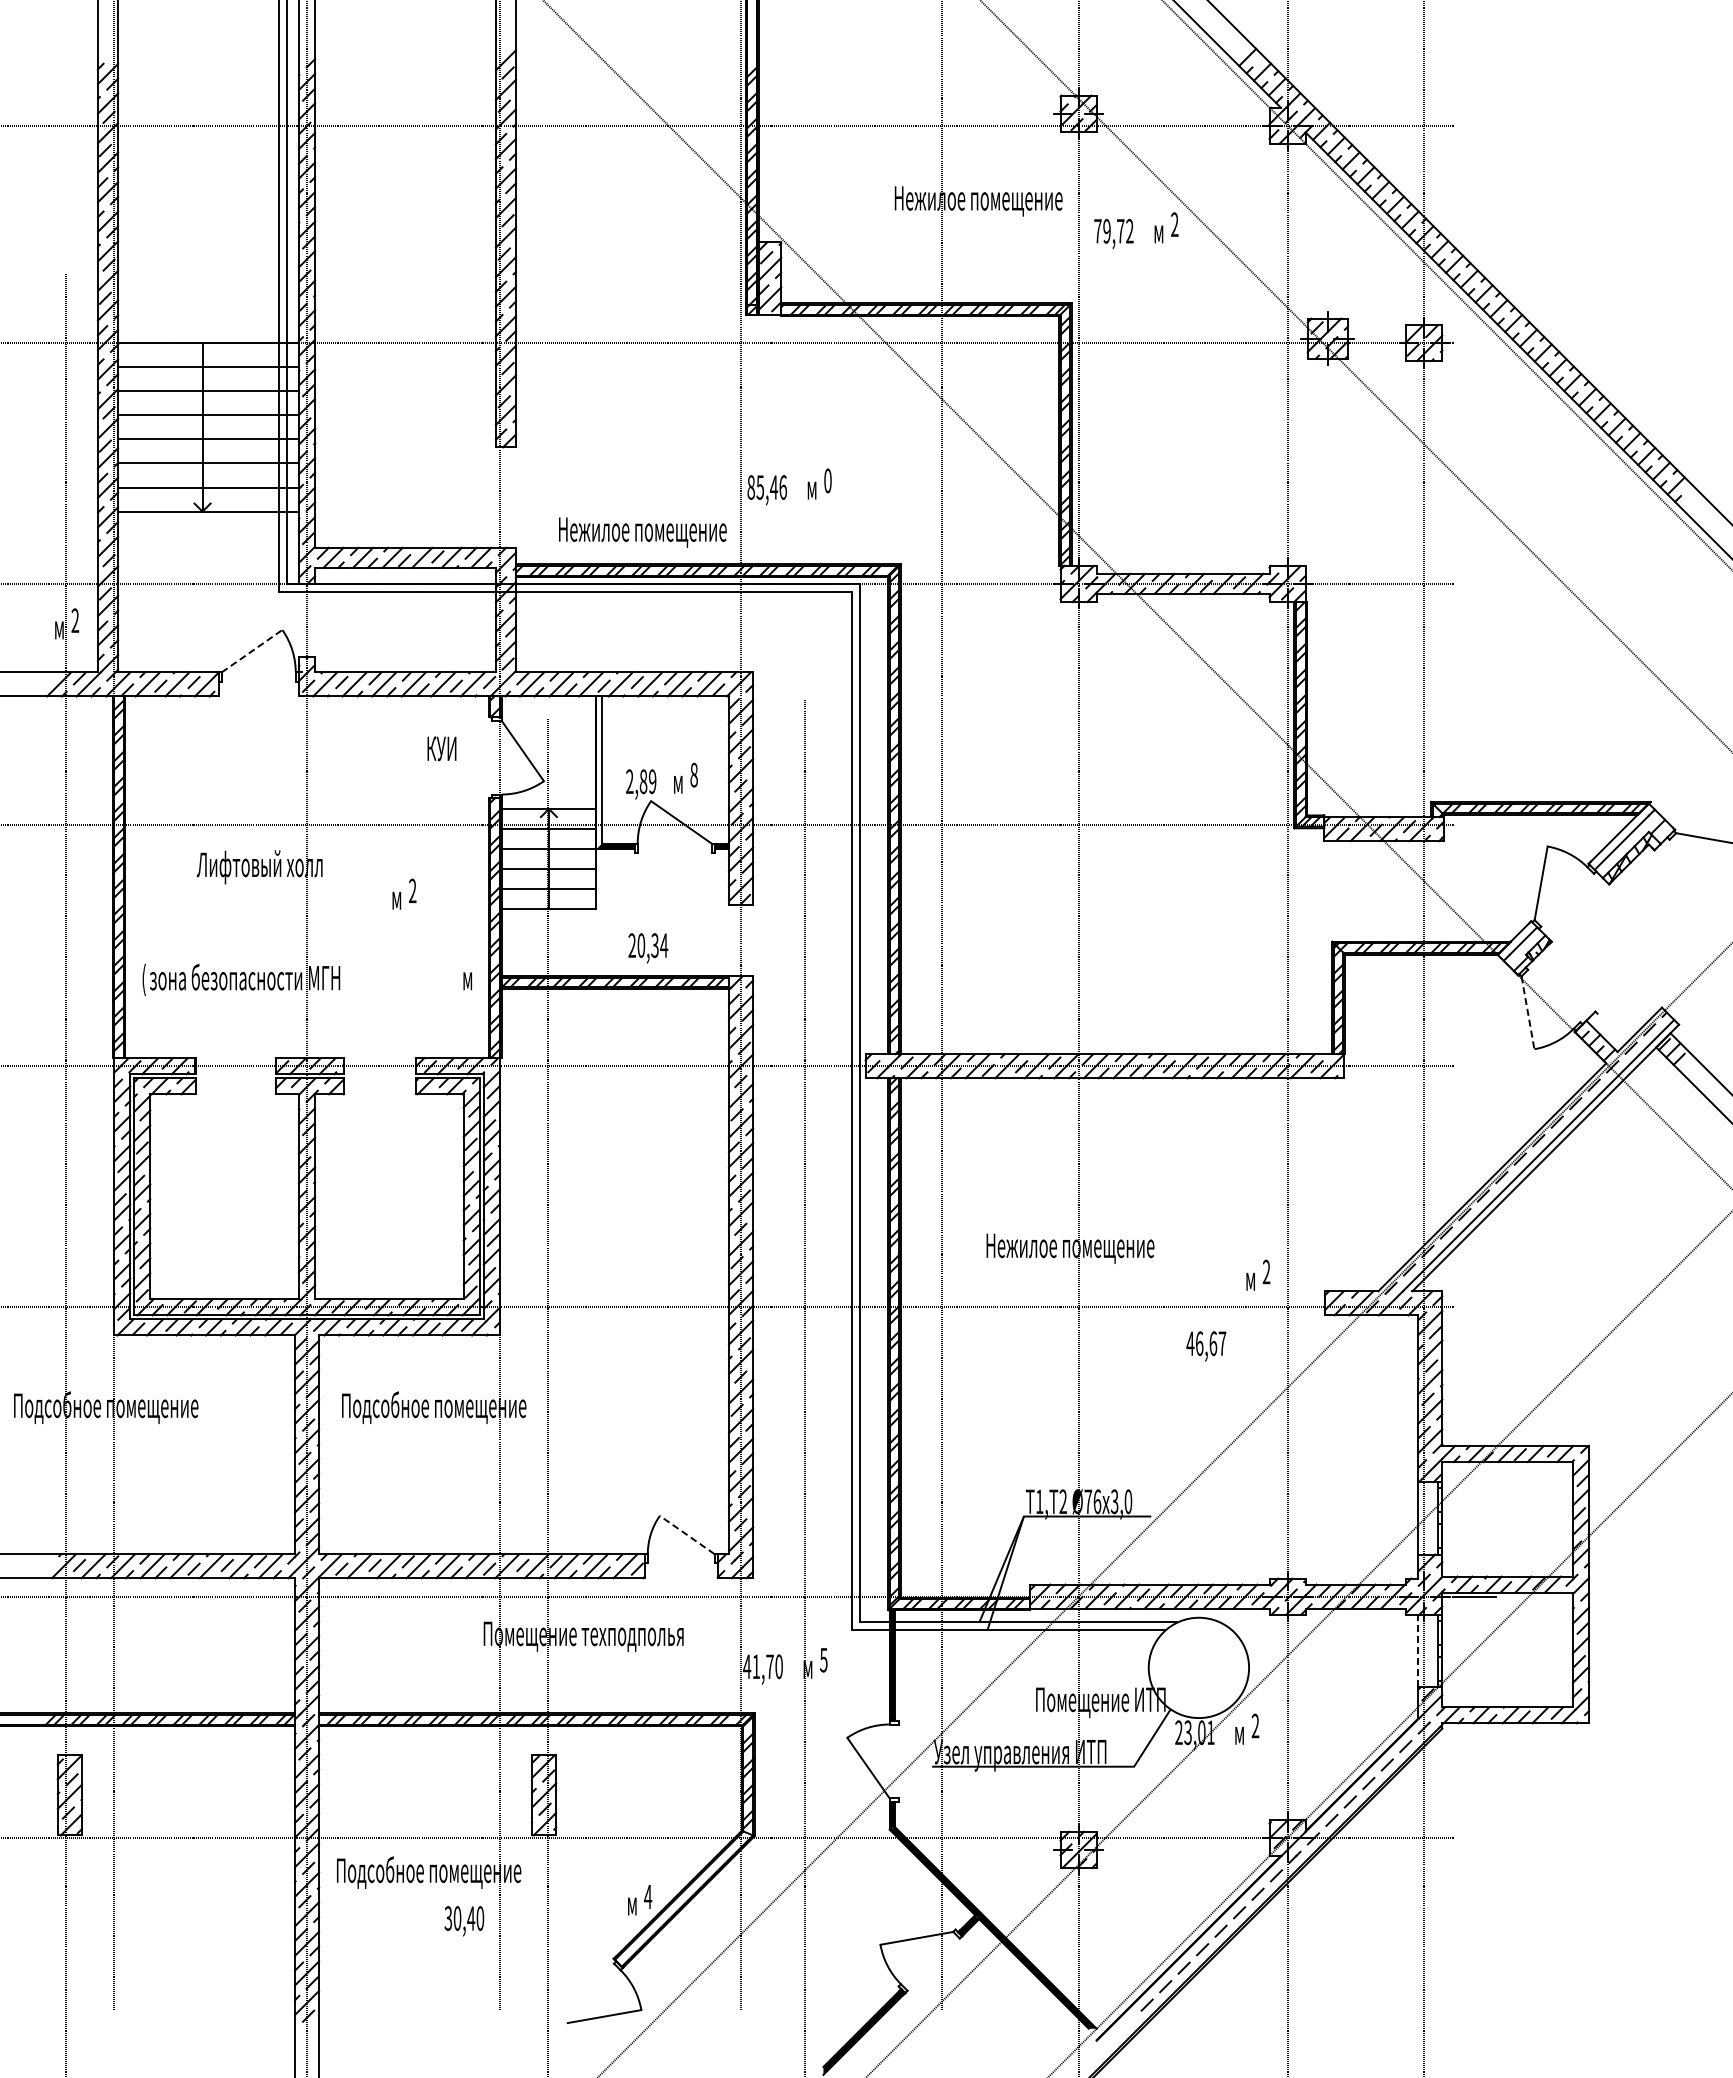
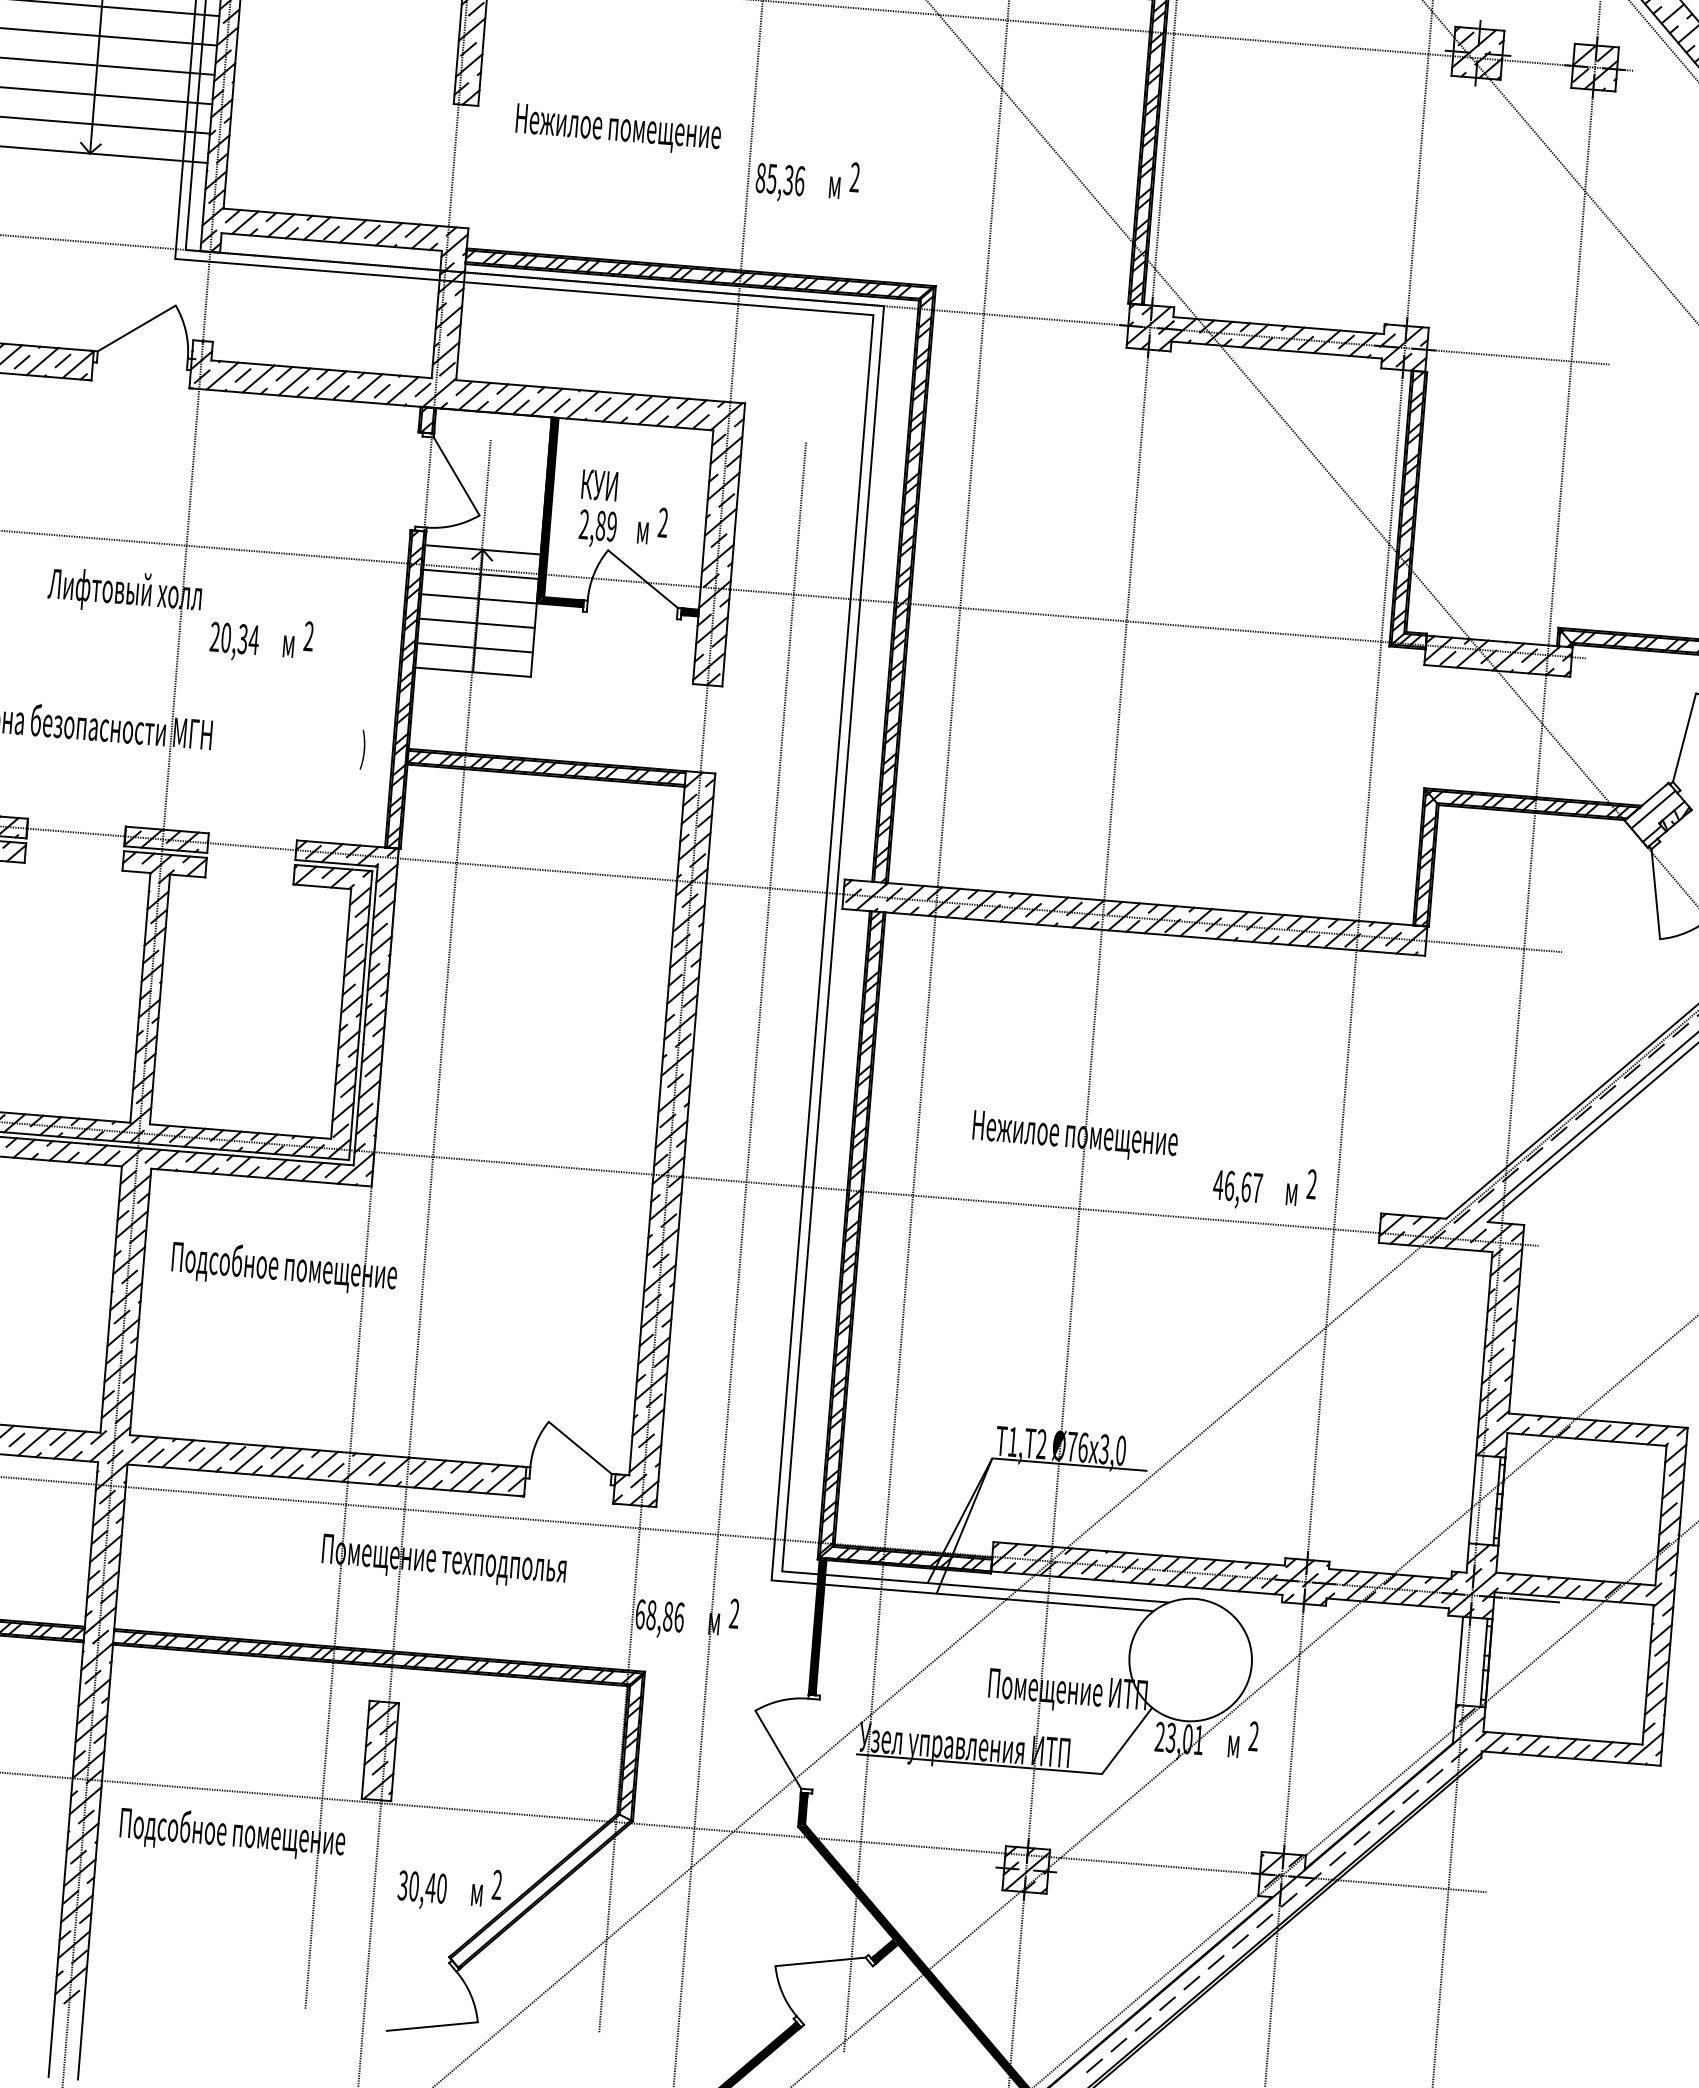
text: (827, 480) -> (854, 176), 0 -> 2
text: (773, 487) -> (788, 180), 85,46 -> 85,36
text: (642, 532) -> (617, 129), moved
line: (252, 651) -> (137, 328), dashed -> solid
text: (441, 748) -> (599, 485), moved
fill: (599, 772) -> (548, 510), added
text: (693, 774) -> (662, 521), 8 -> 2
text: (648, 948) -> (234, 642), moved
text: (467, 979) -> (367, 749), м -> )
line: (1527, 1012) -> (1655, 893), dashed -> solid
text: (1206, 1346) -> (1237, 1189), moved
line: (686, 1534) -> (579, 1447), dashed -> solid
line: (1418, 1650) -> (1459, 1660), dashed -> solid
text: (823, 1659) -> (734, 1612), 5 -> 2
text: (762, 1666) -> (659, 1615), 41,70 -> 68,86
text: (648, 1896) -> (497, 1884), 4 -> 2
text: (464, 1921) -> (422, 1890), moved

